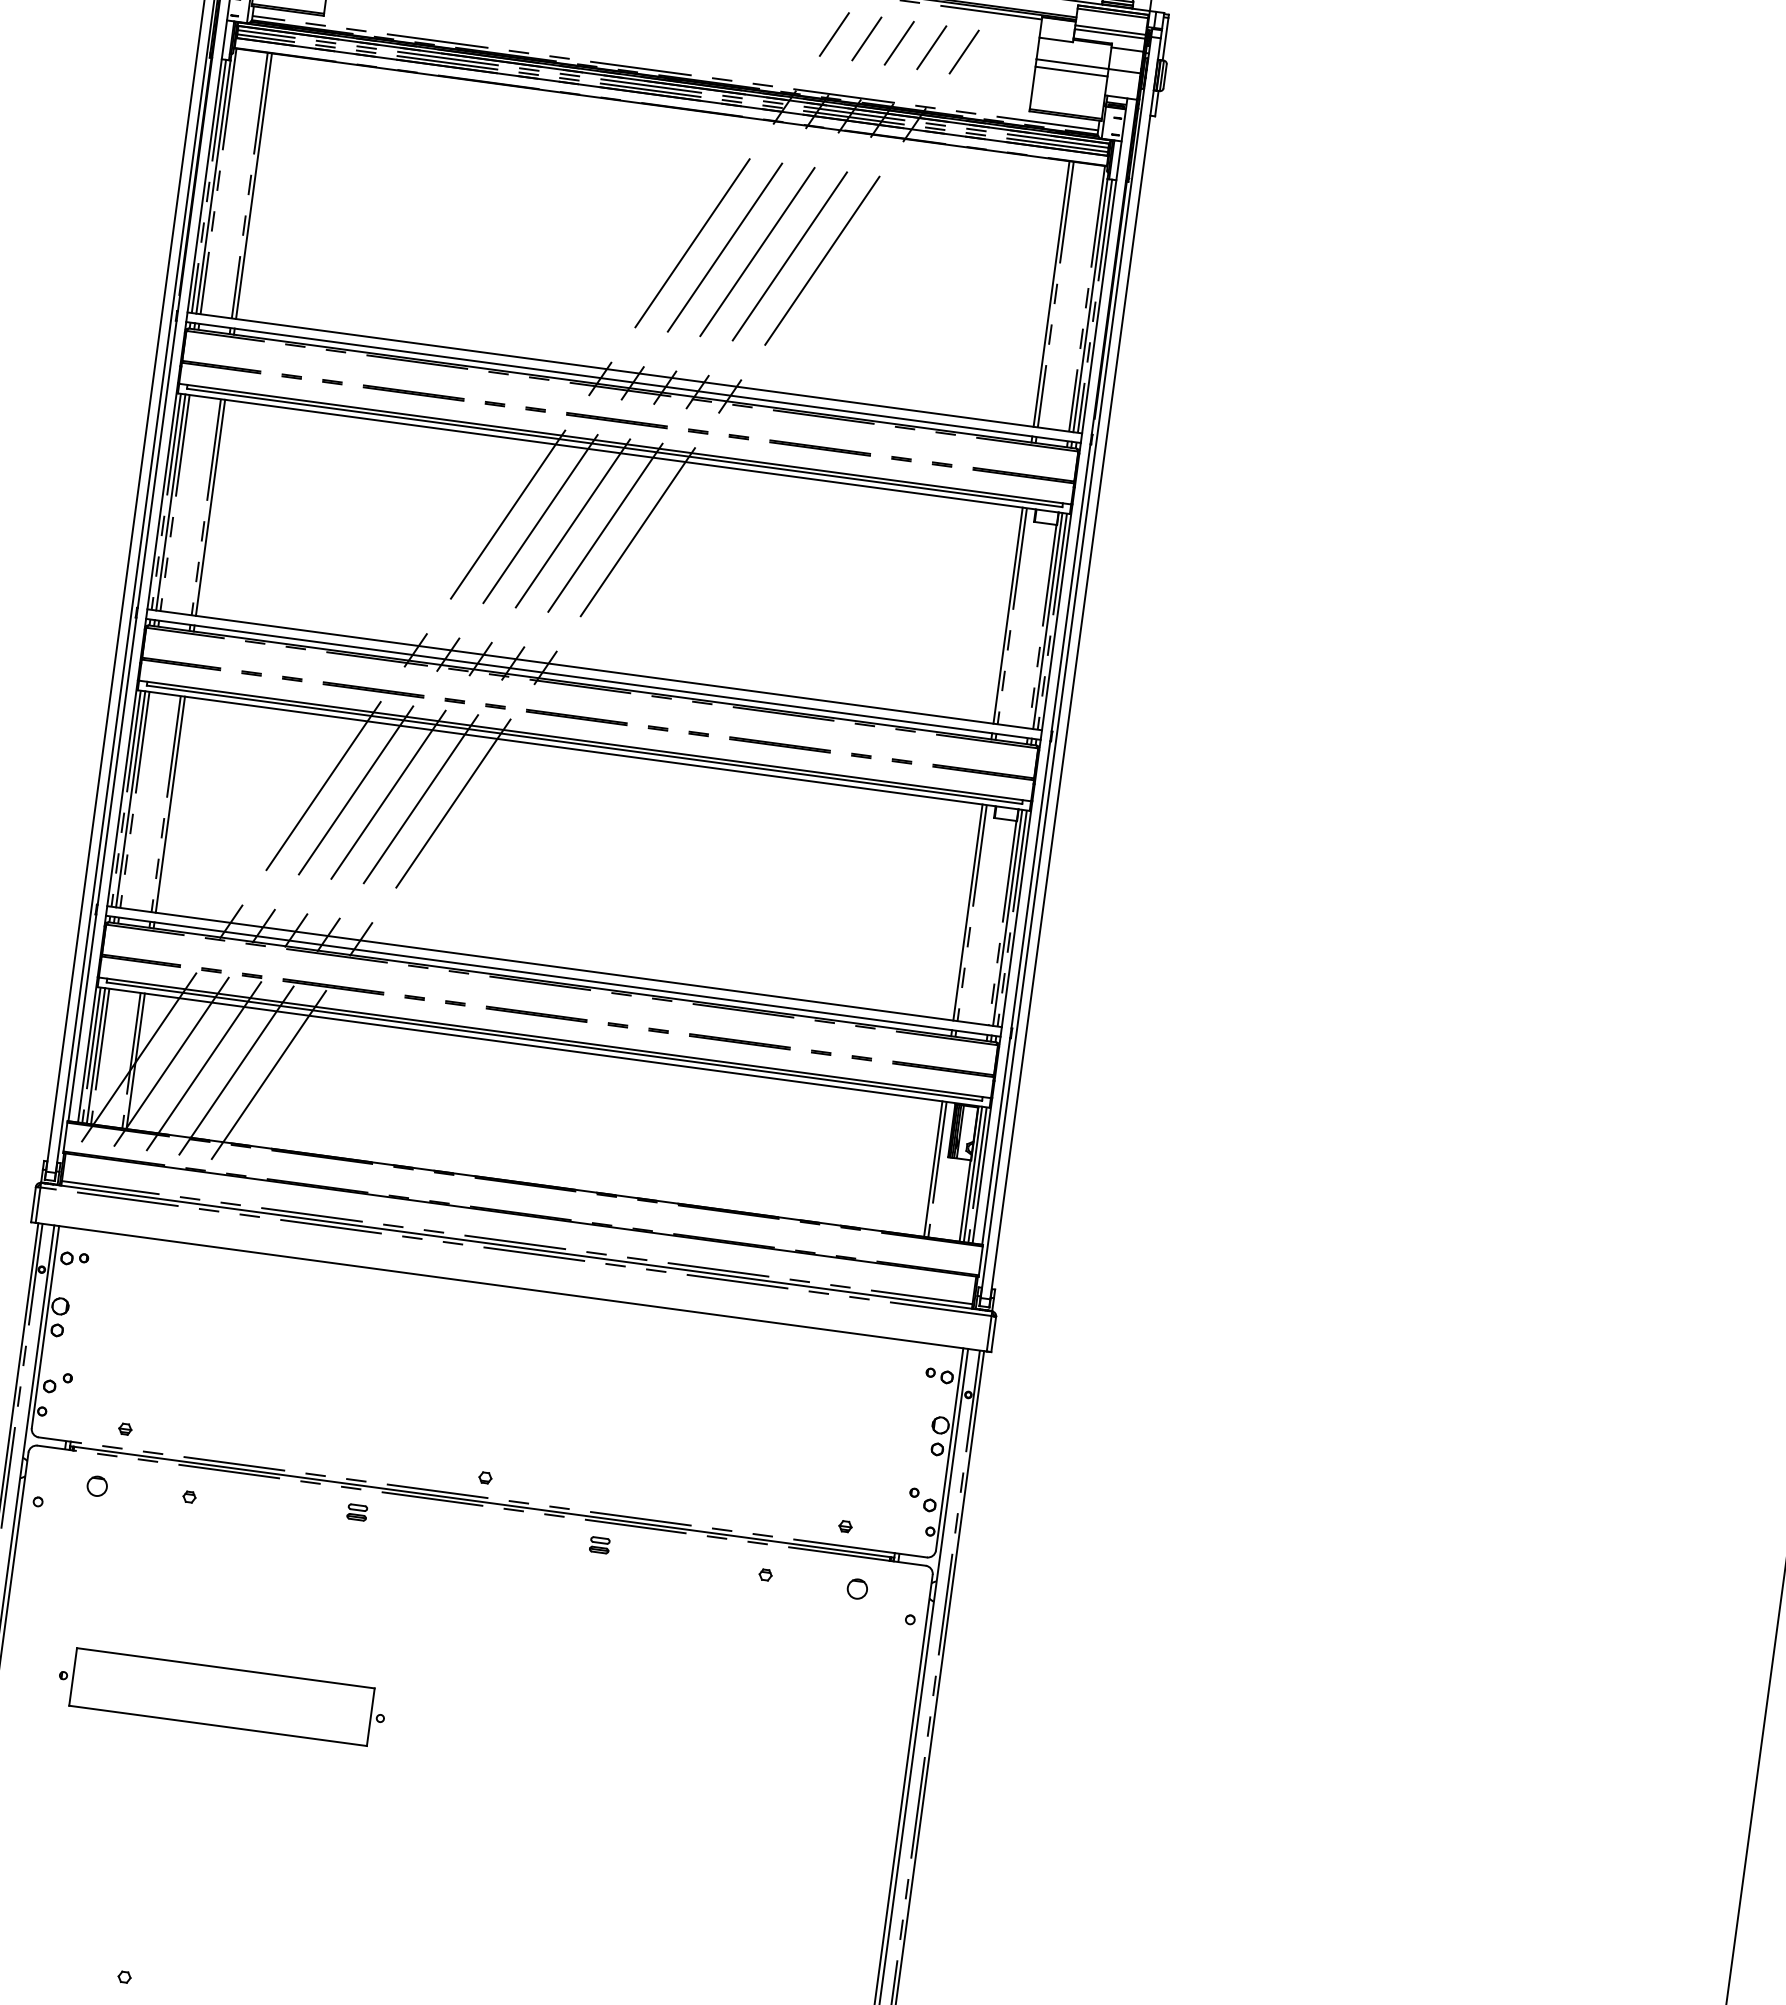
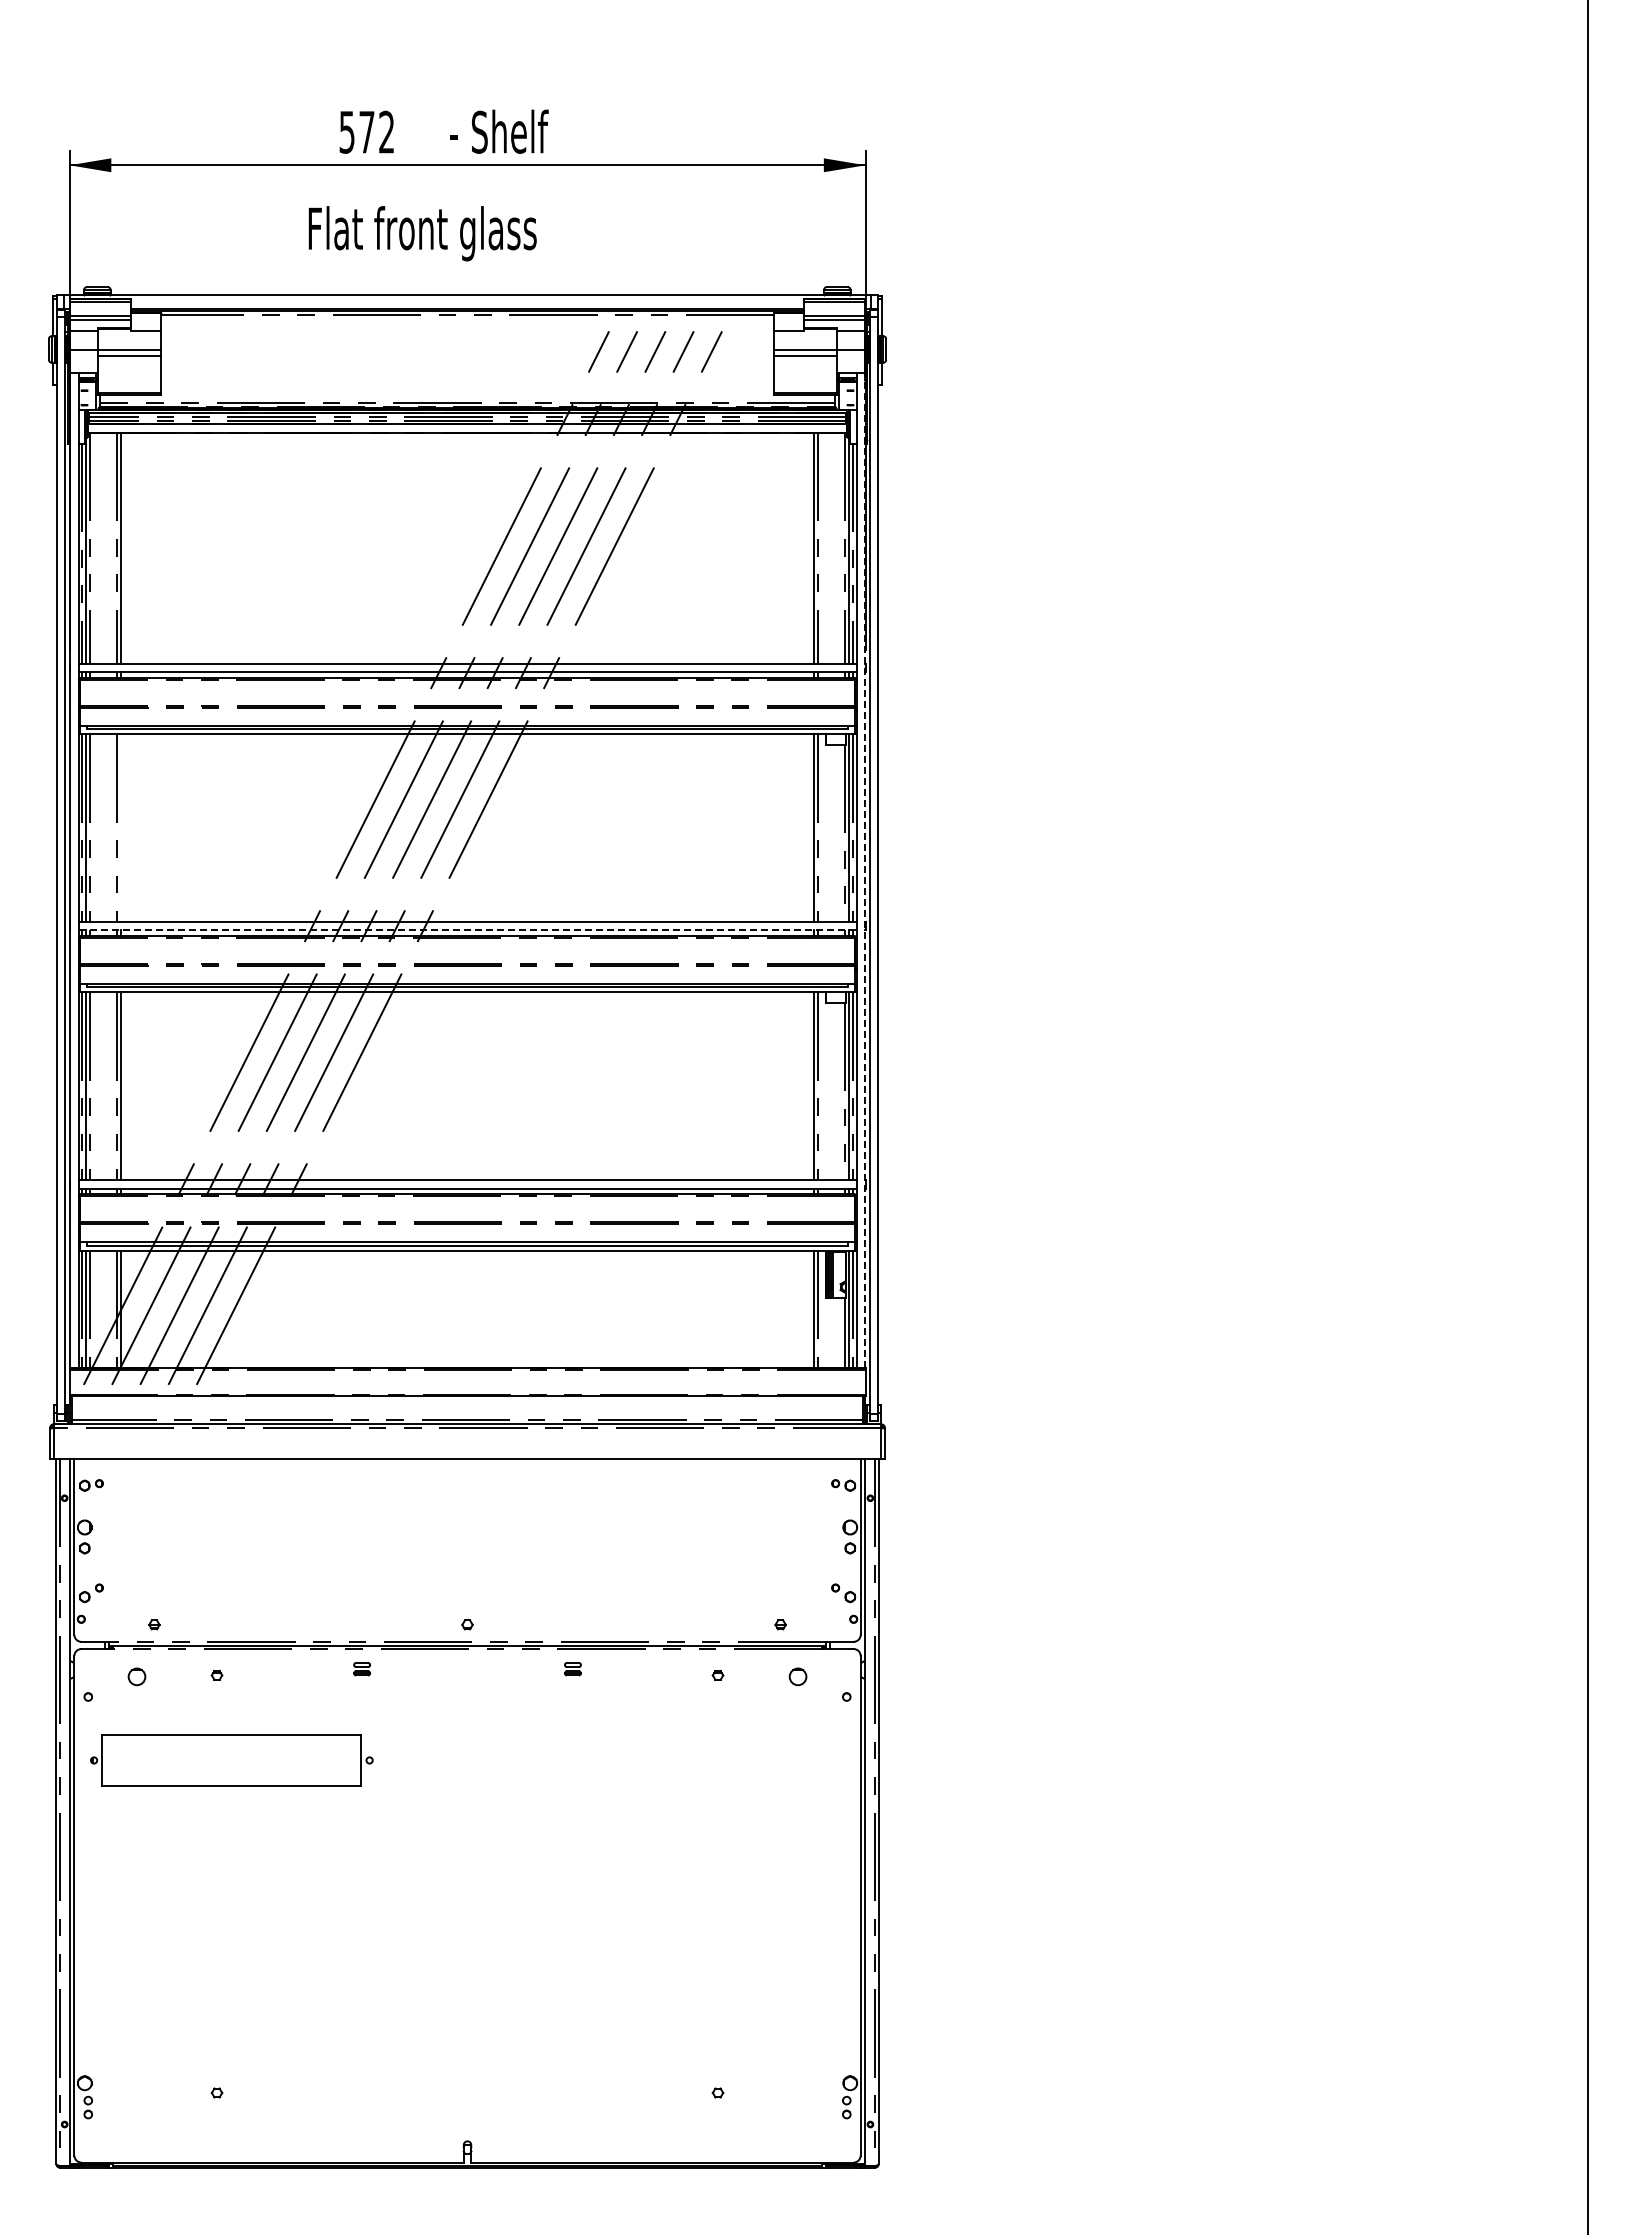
line: (210, 508) -> (120, 828), removed
line: (1059, 672) -> (864, 870), solid -> dashed
line: (593, 679) -> (467, 930), solid -> dashed
part: (221, 1697) -> (231, 1760), moved

